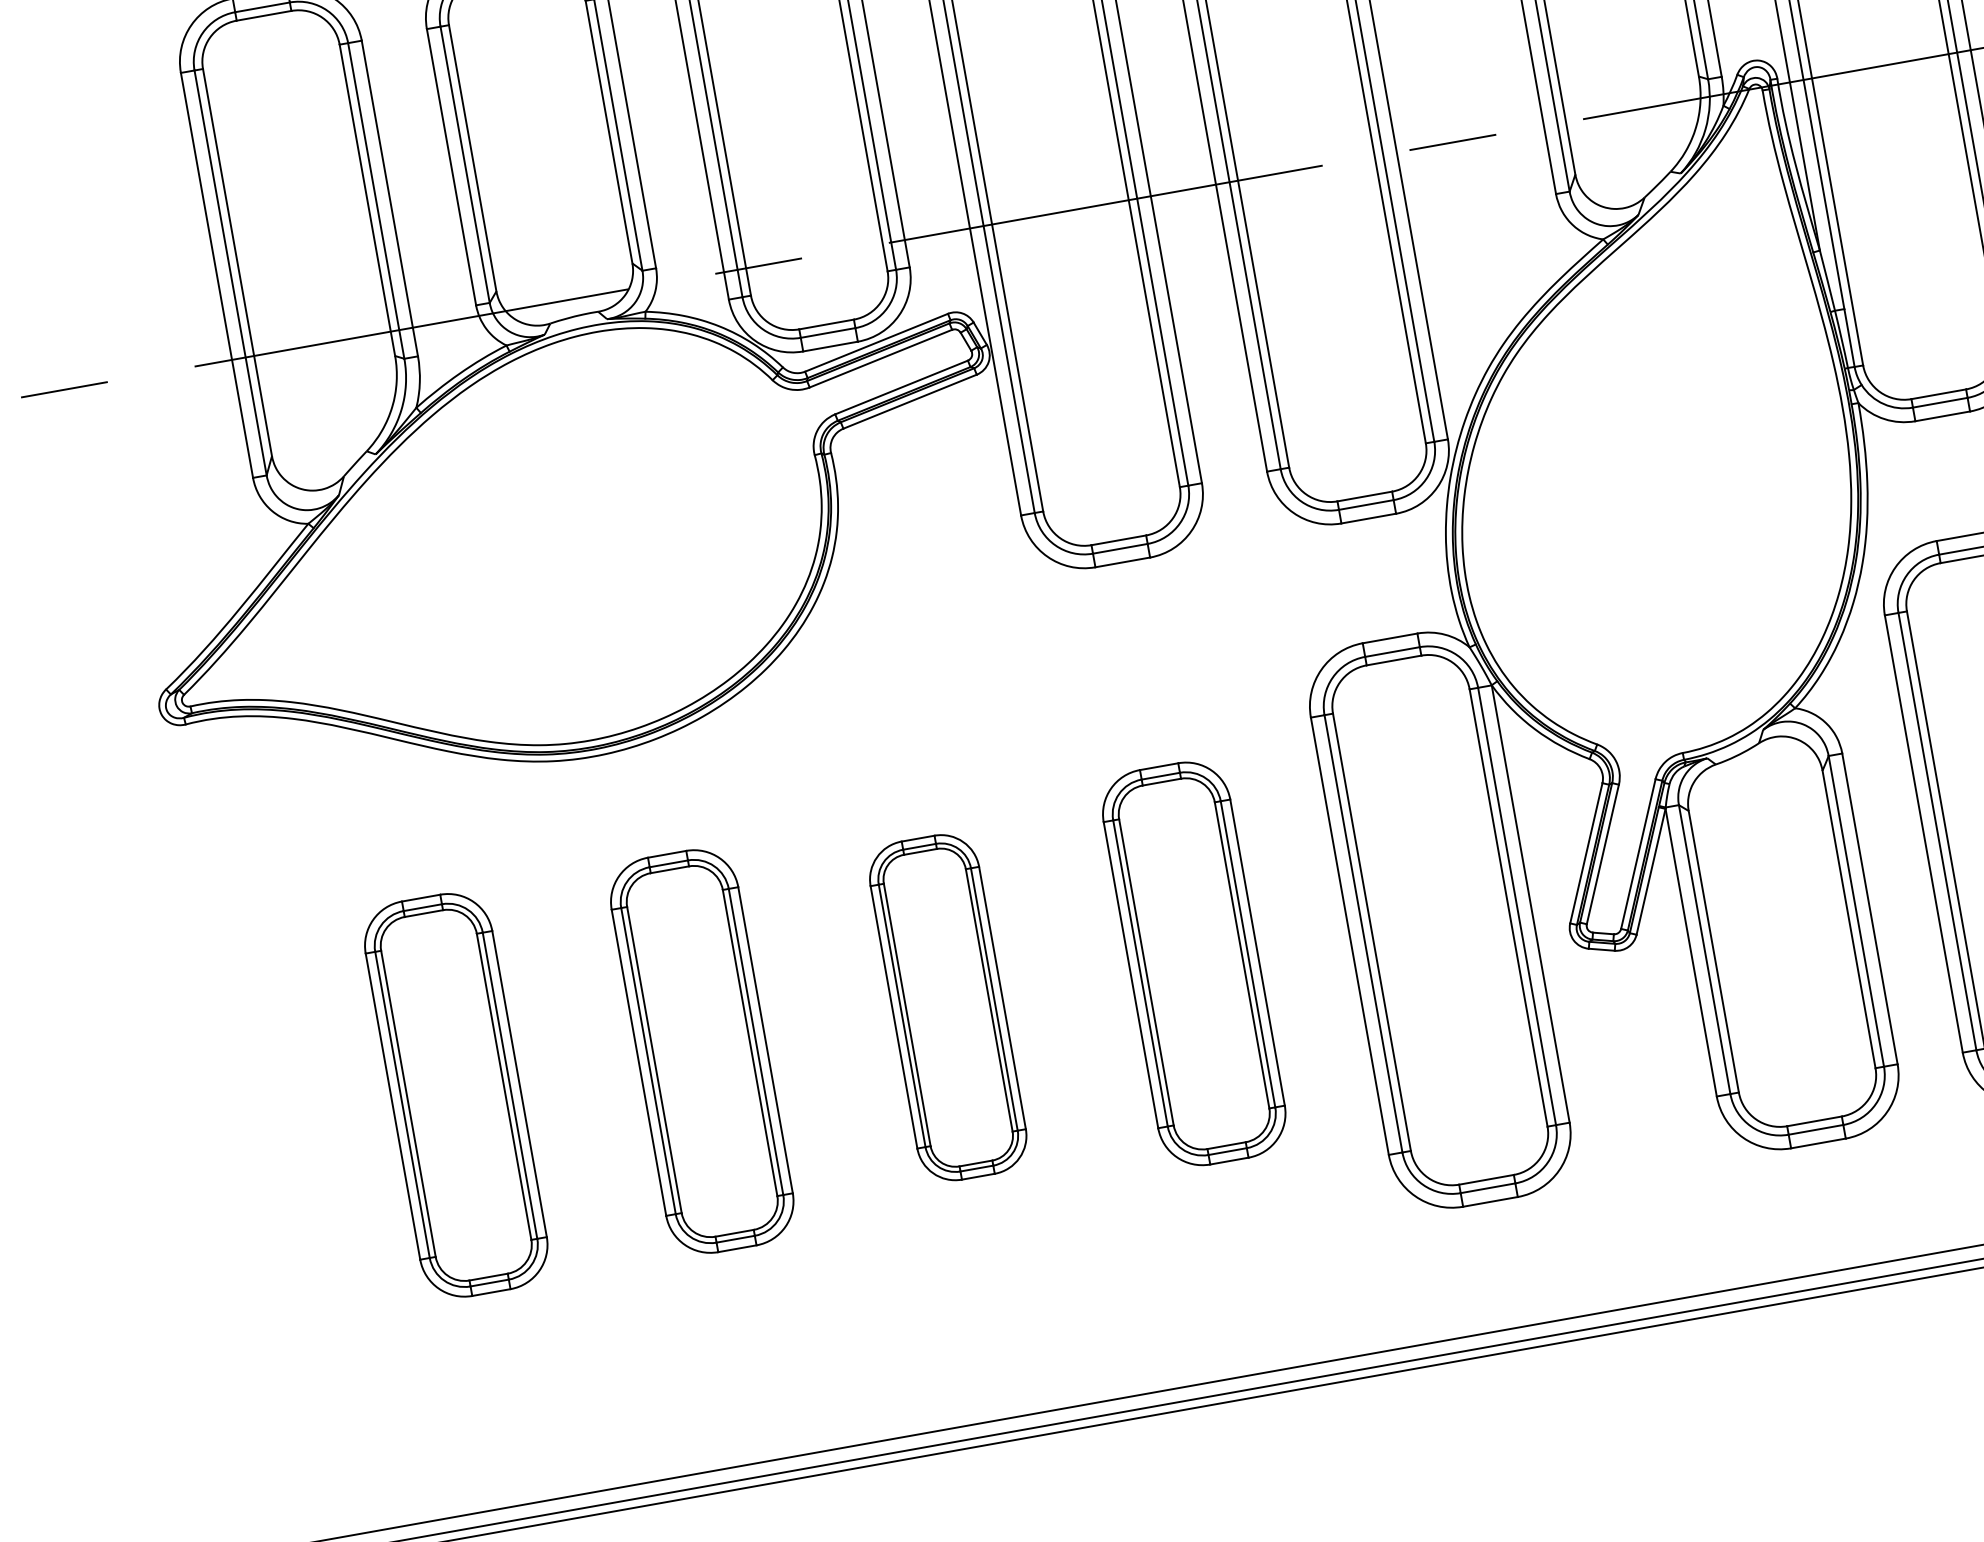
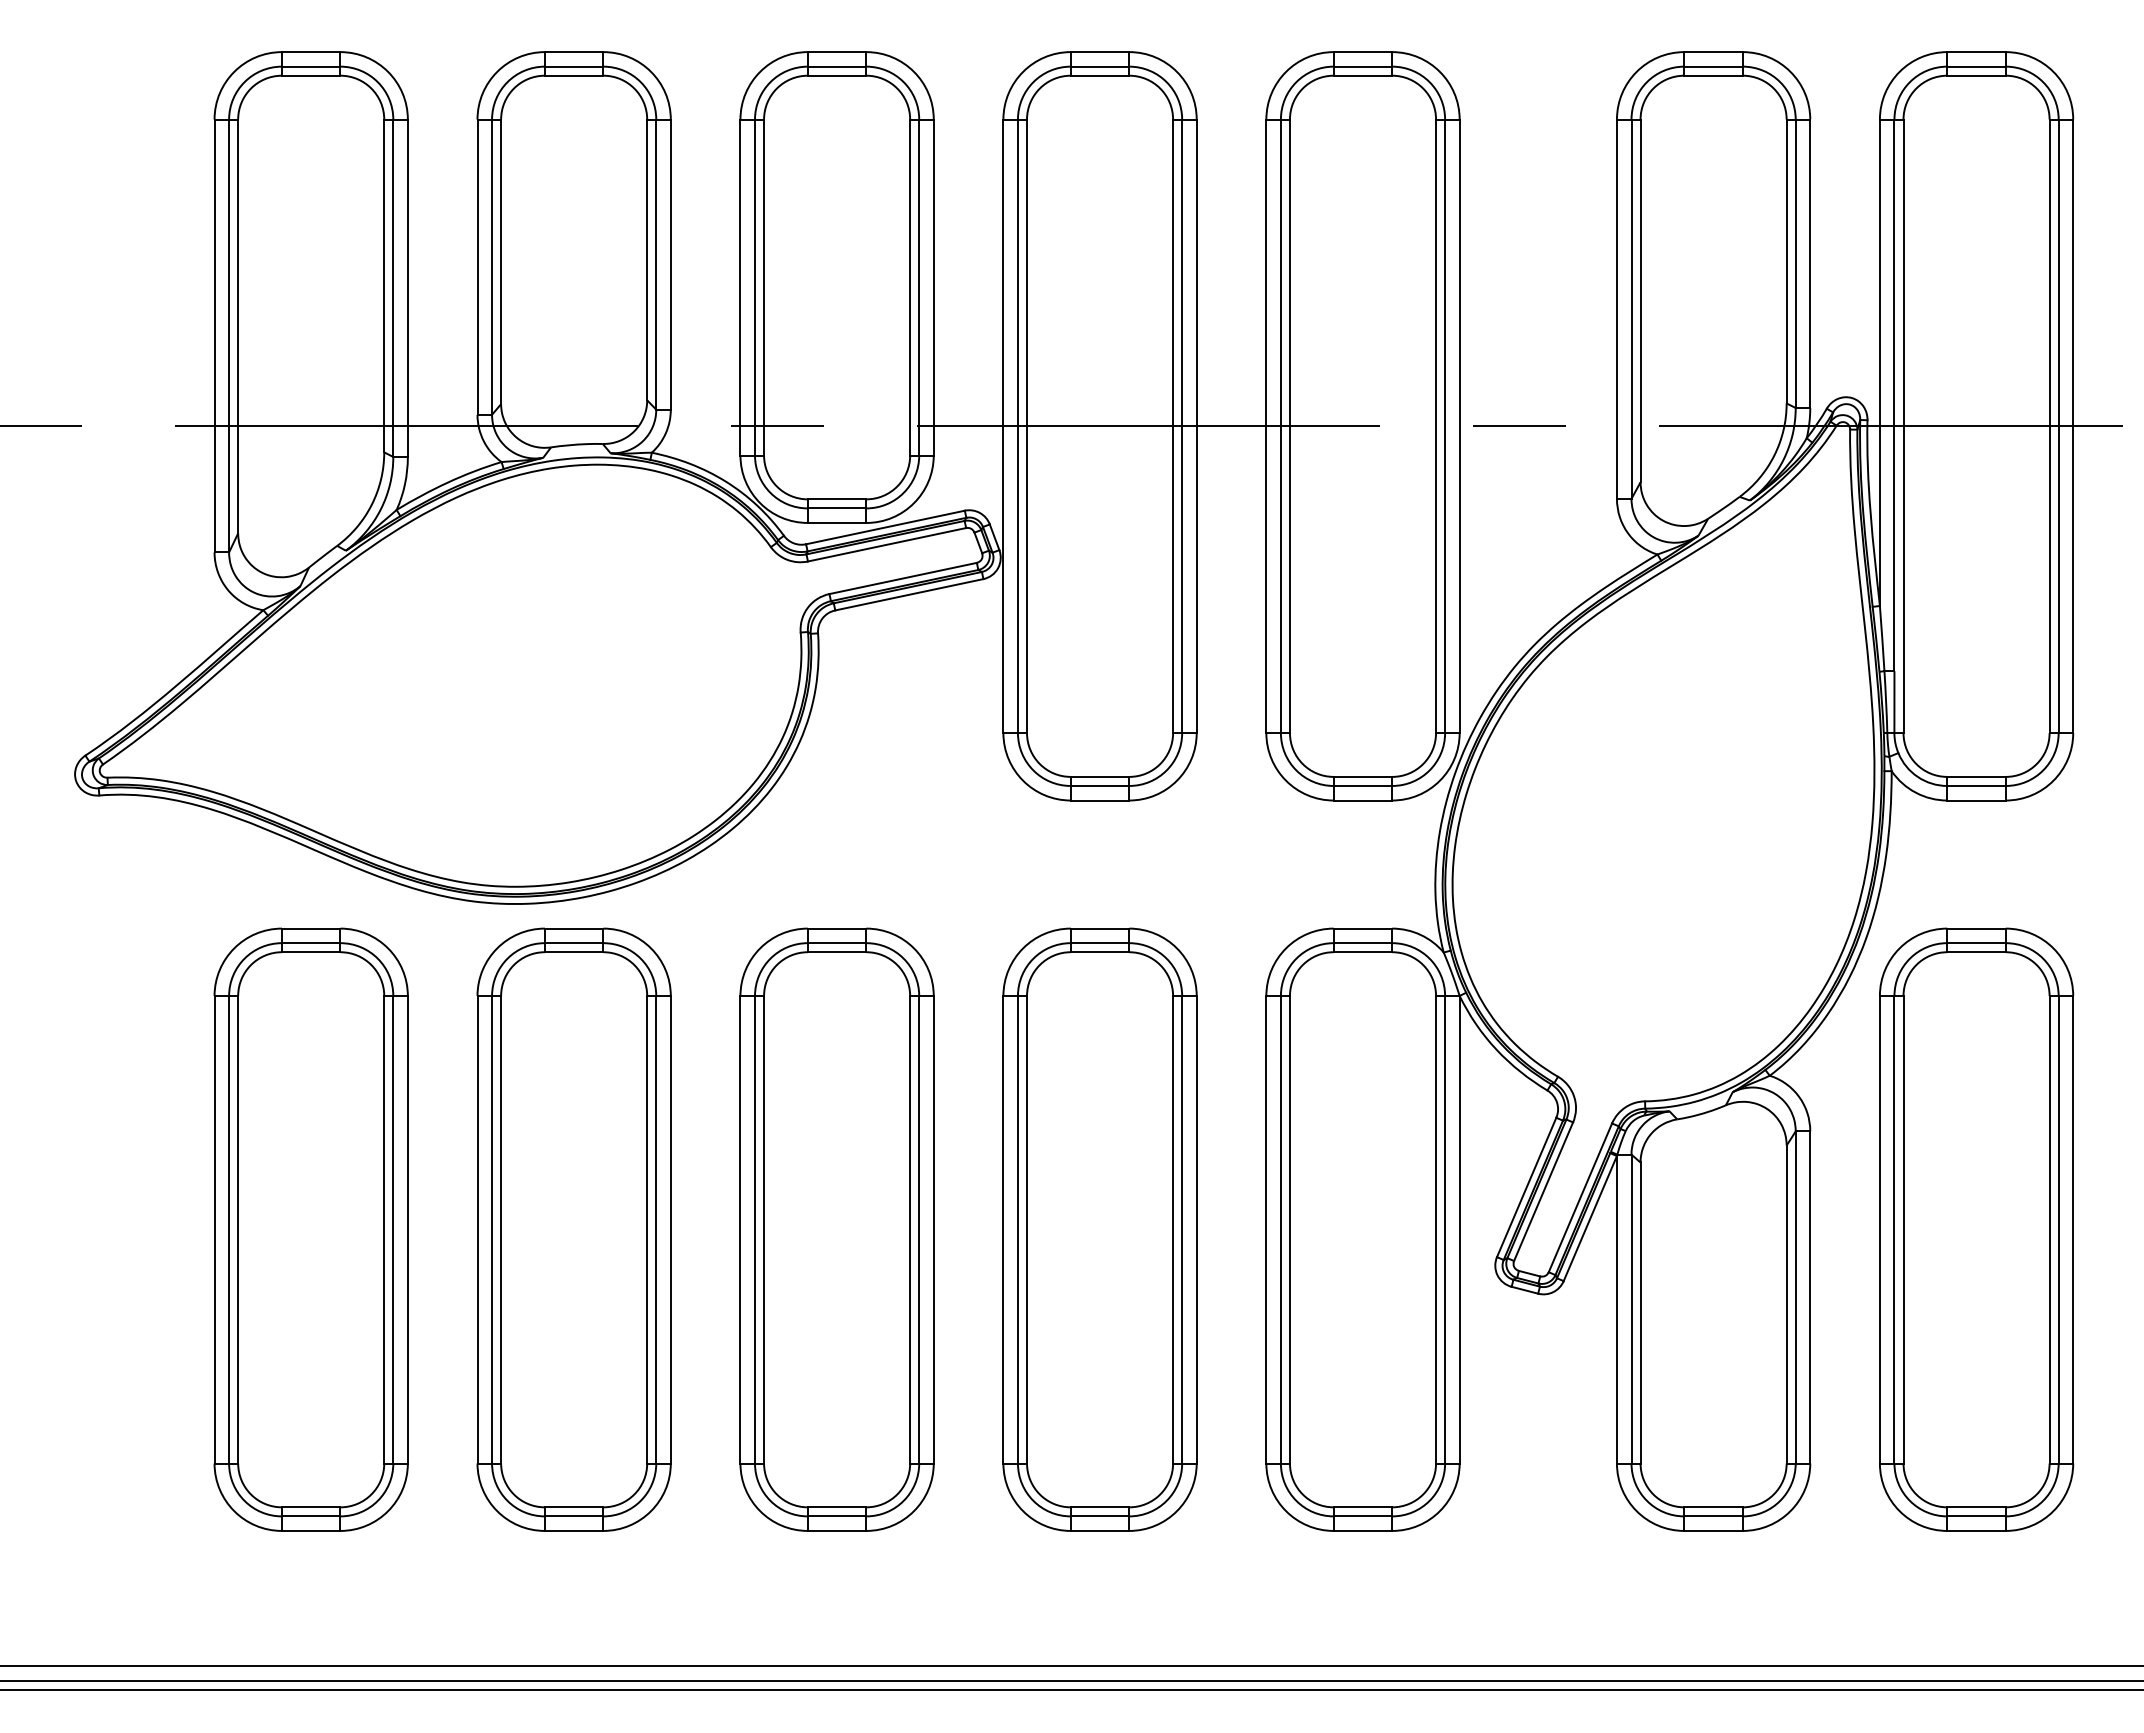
part: (1193, 963) -> (1099, 1229), size x1.43
part: (947, 1007) -> (836, 1229), size x1.67
part: (701, 1051) -> (573, 1229), size x1.43
part: (455, 1095) -> (310, 1229), size x1.43

